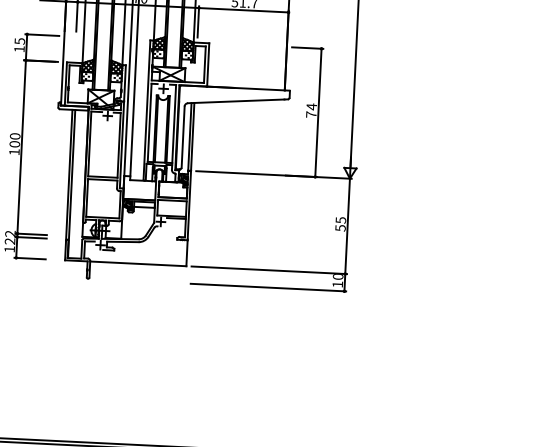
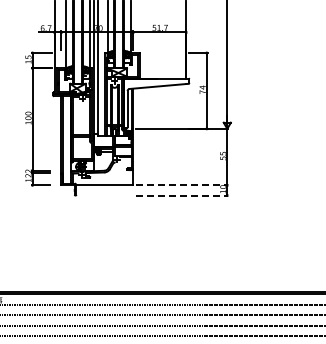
line: (269, 270) -> (182, 185), solid -> dashed
line: (268, 287) -> (182, 195), solid -> dashed

